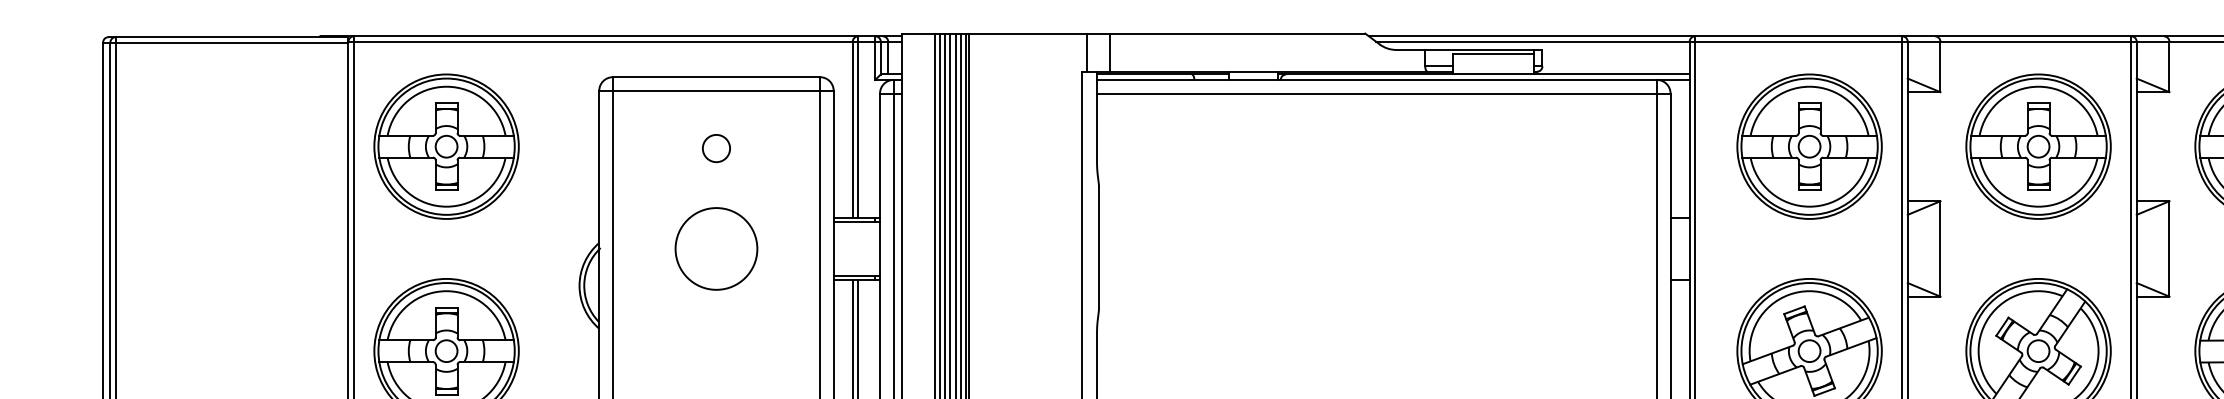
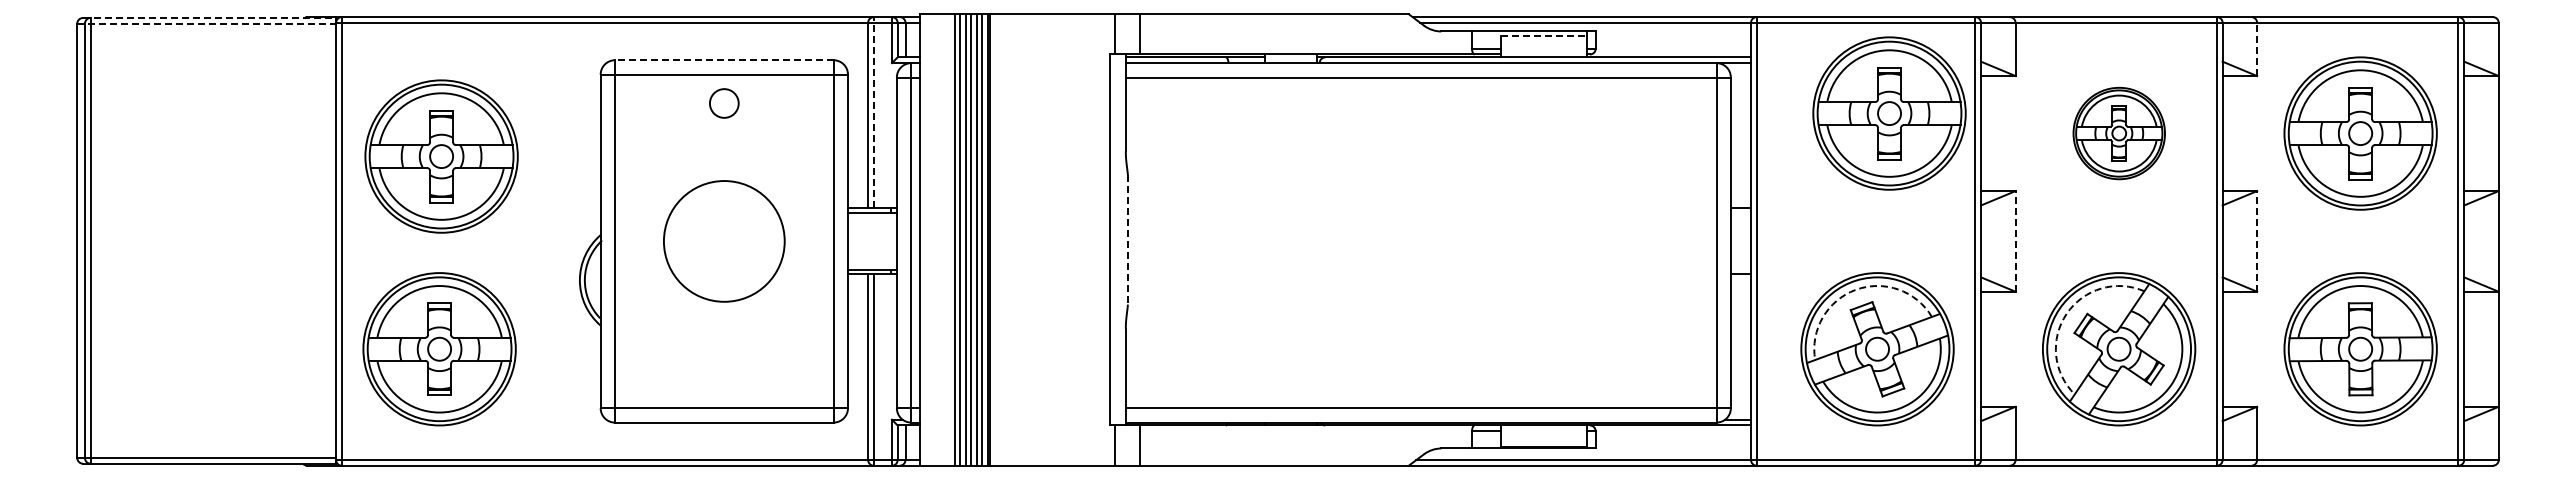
line: (229, 36) -> (210, 17), solid -> dashed
line: (226, 42) -> (207, 23), solid -> dashed
line: (1493, 53) -> (1544, 35), solid -> dashed
line: (2169, 67) -> (2257, 49), solid -> dashed
line: (715, 77) -> (723, 60), solid -> dashed
line: (857, 126) -> (873, 112), solid -> dashed
part: (446, 146) -> (441, 156), moved
part: (1809, 146) -> (1889, 113), moved
part: (2038, 146) -> (2119, 133), size x0.6
circle: (716, 148) -> (724, 103), moved
line: (1098, 248) -> (1127, 240), solid -> dashed
line: (1940, 248) -> (2015, 240), solid -> dashed
line: (2169, 248) -> (2257, 240), solid -> dashed
circle: (716, 249) -> (724, 241), size x1.4
arc: (1788, 294) -> (1855, 289), solid -> dashed
arc: (1988, 317) -> (2066, 313), solid -> dashed

